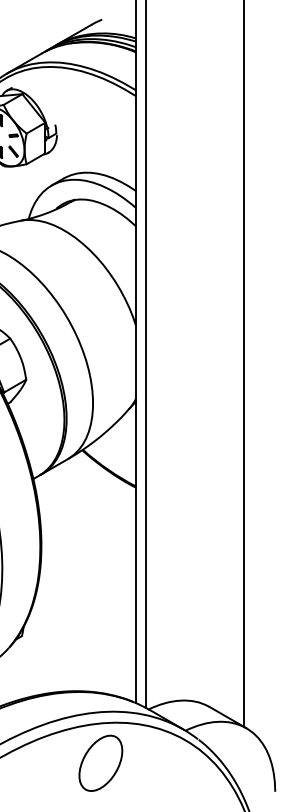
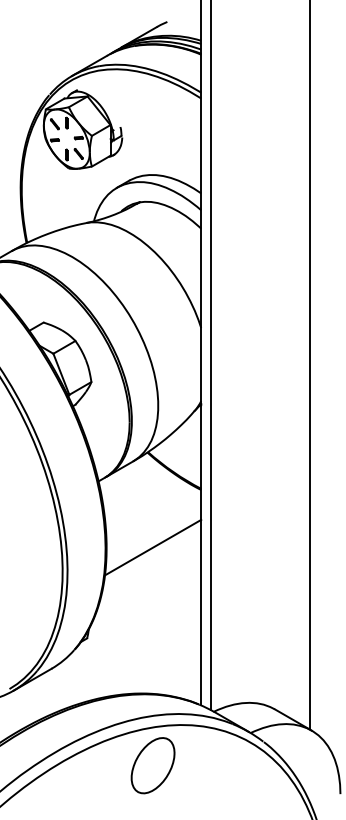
line: (87, 545) -> (152, 547), added
part: (100, 763) -> (152, 765), moved

